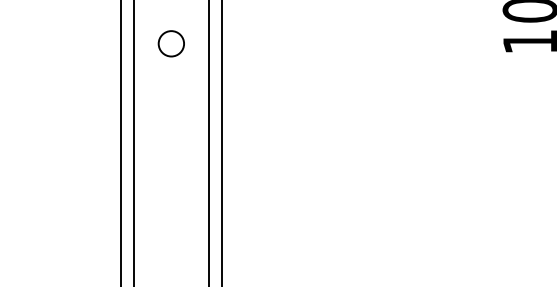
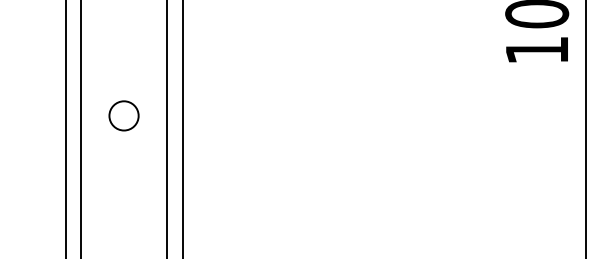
circle: (170, 43) -> (123, 115), moved

